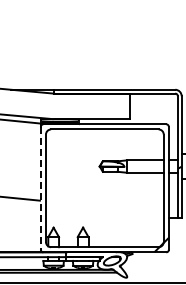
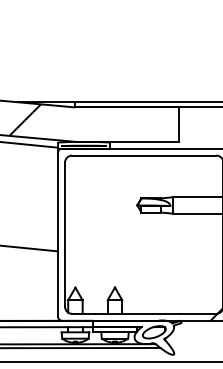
hatch: (16, 102) -> (25, 119), added
line: (40, 188) -> (57, 234), dashed -> solid

